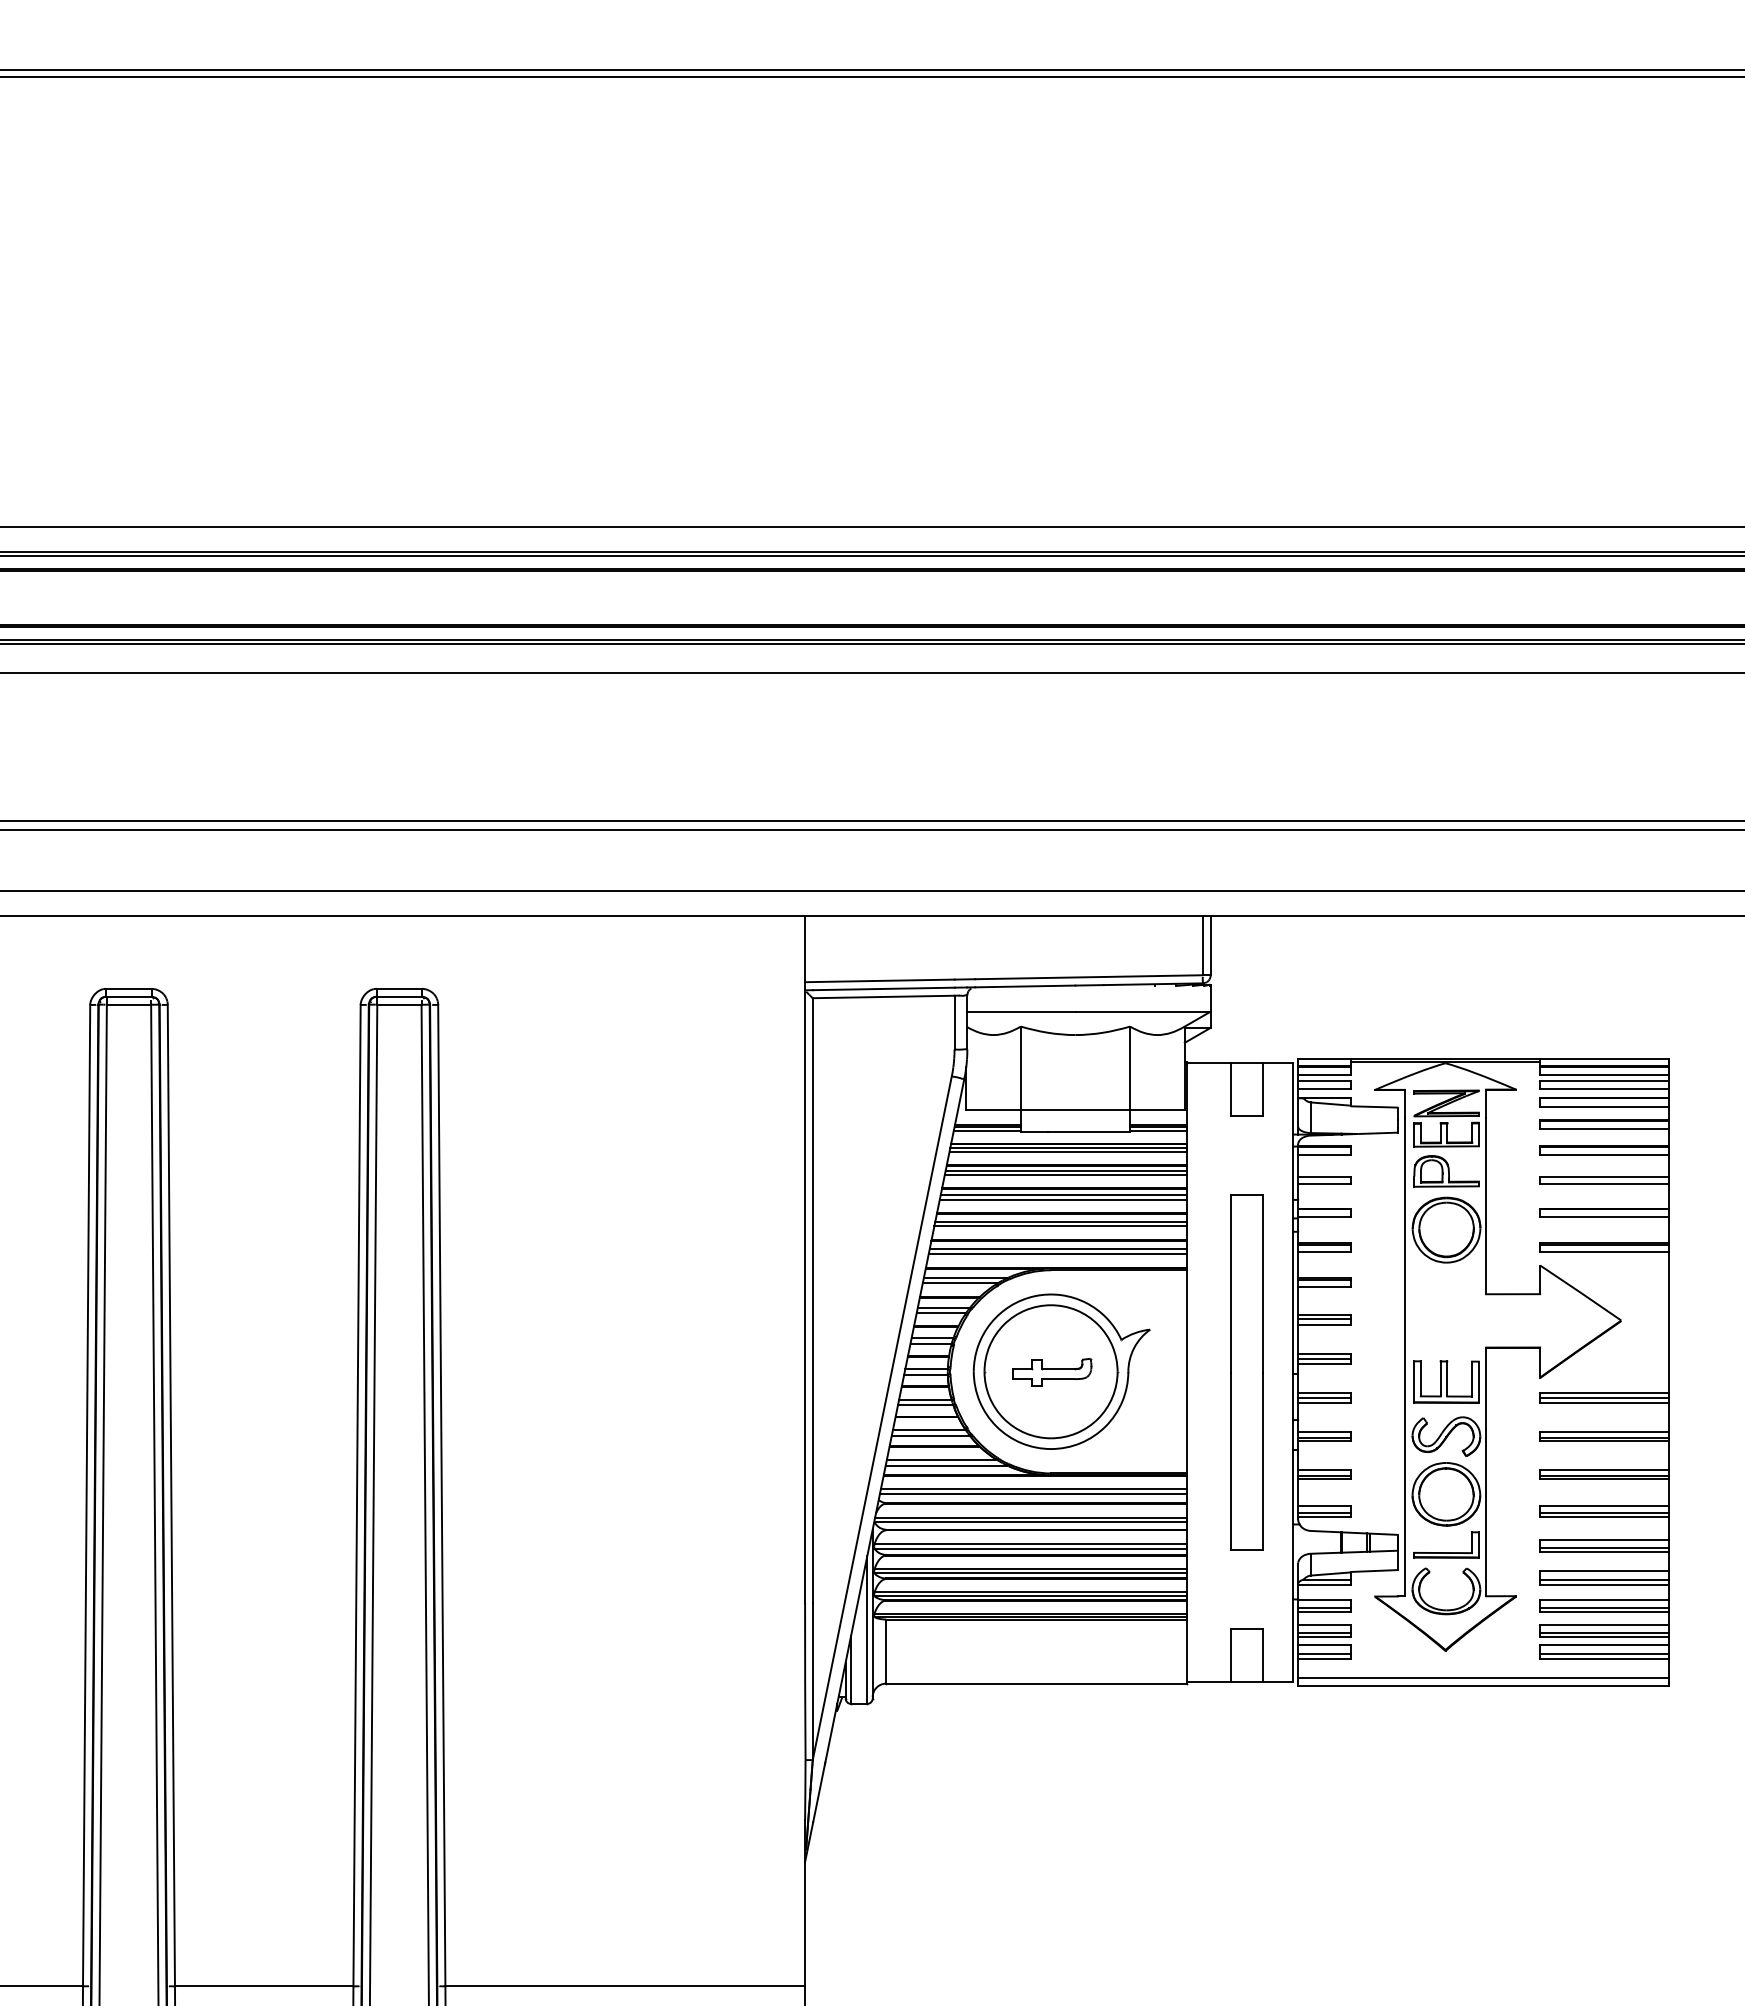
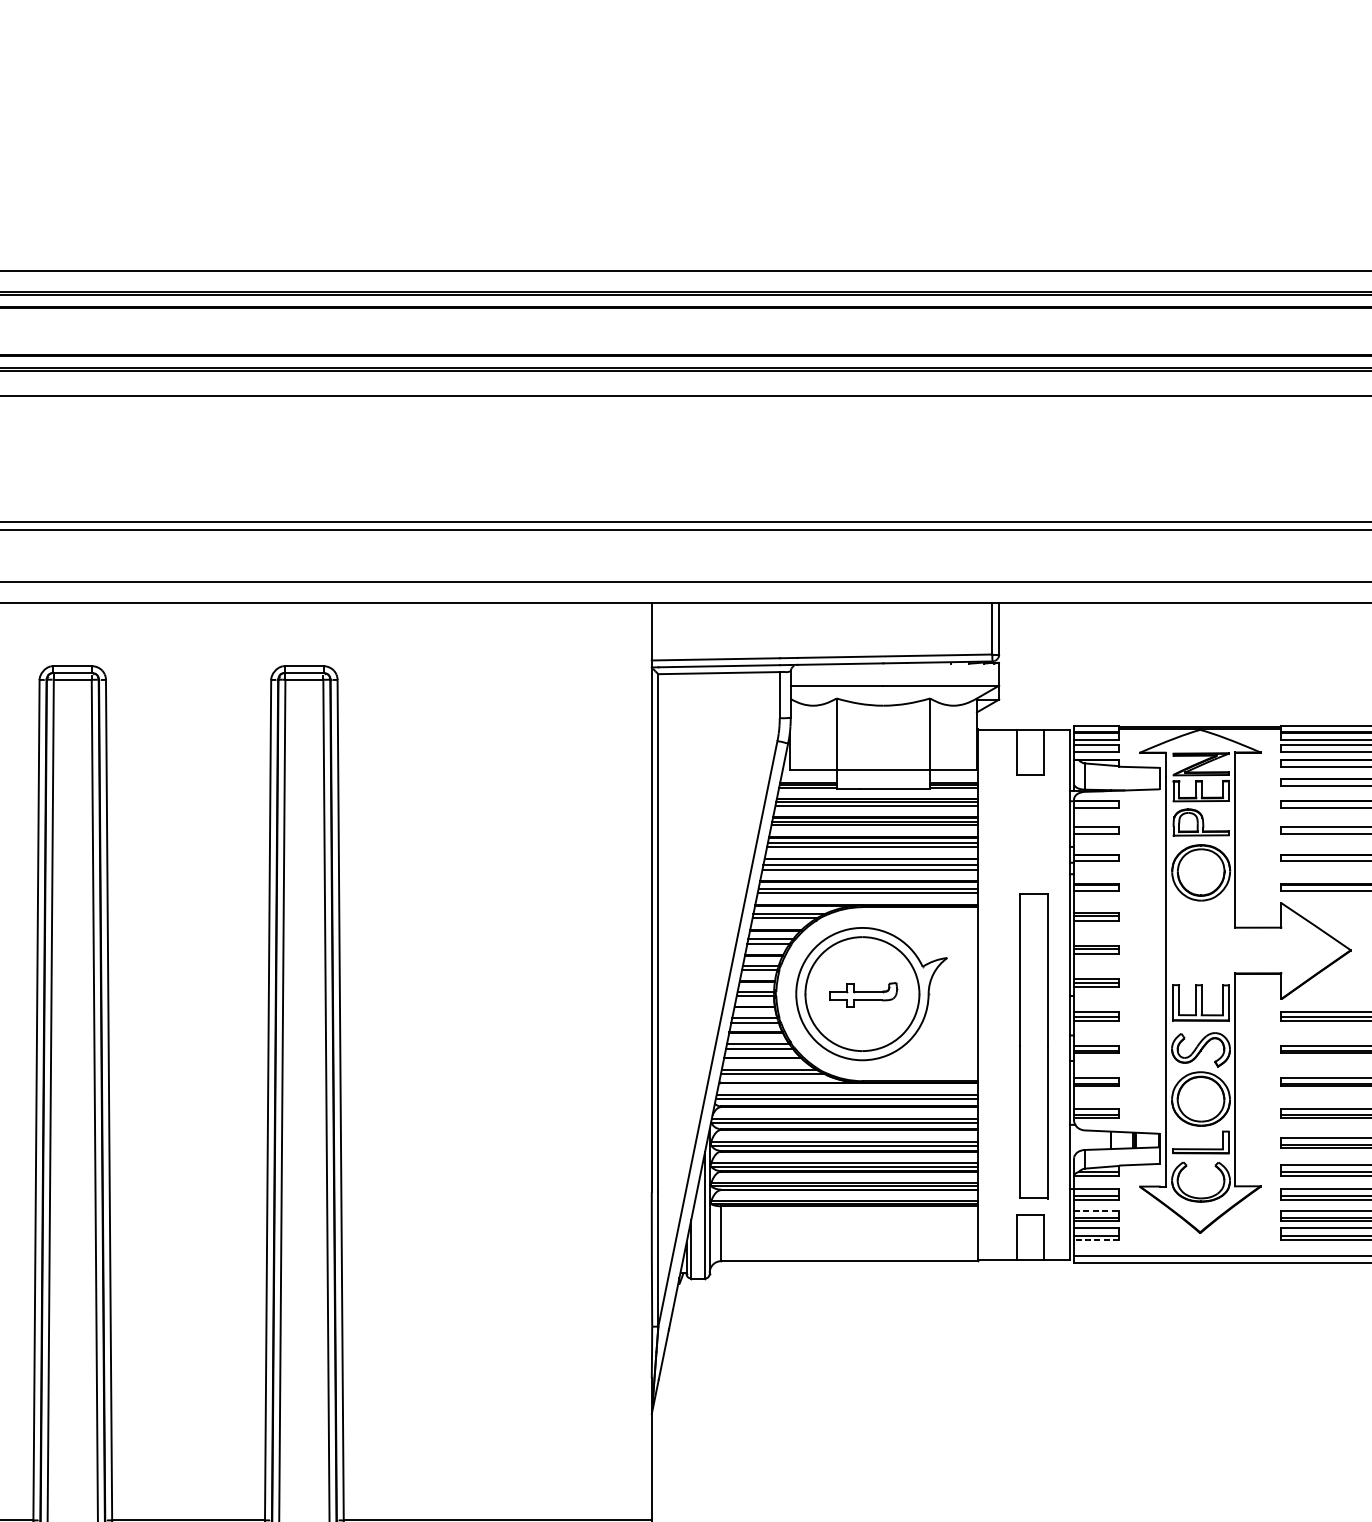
part: (1246, 1372) -> (1033, 1046), moved
line: (1324, 1624) -> (1096, 1210), solid -> dashed
line: (1324, 1658) -> (1096, 1239), solid -> dashed

